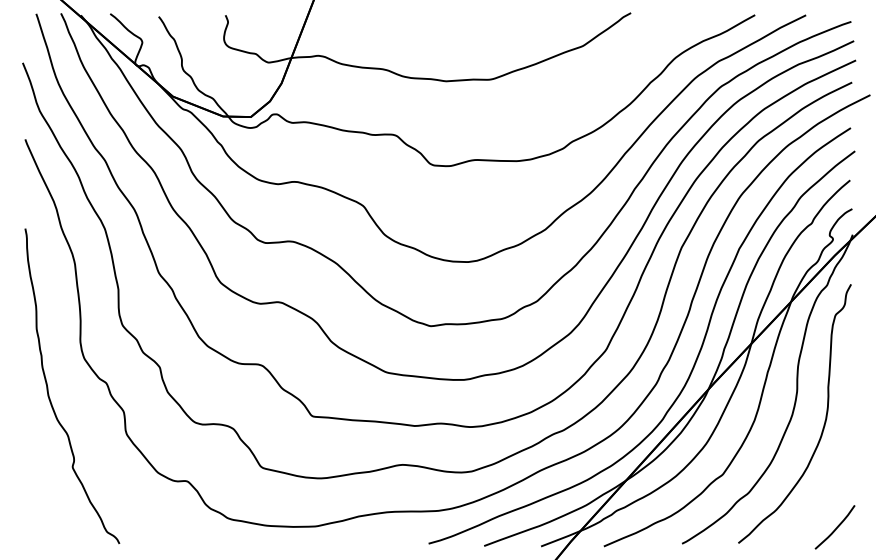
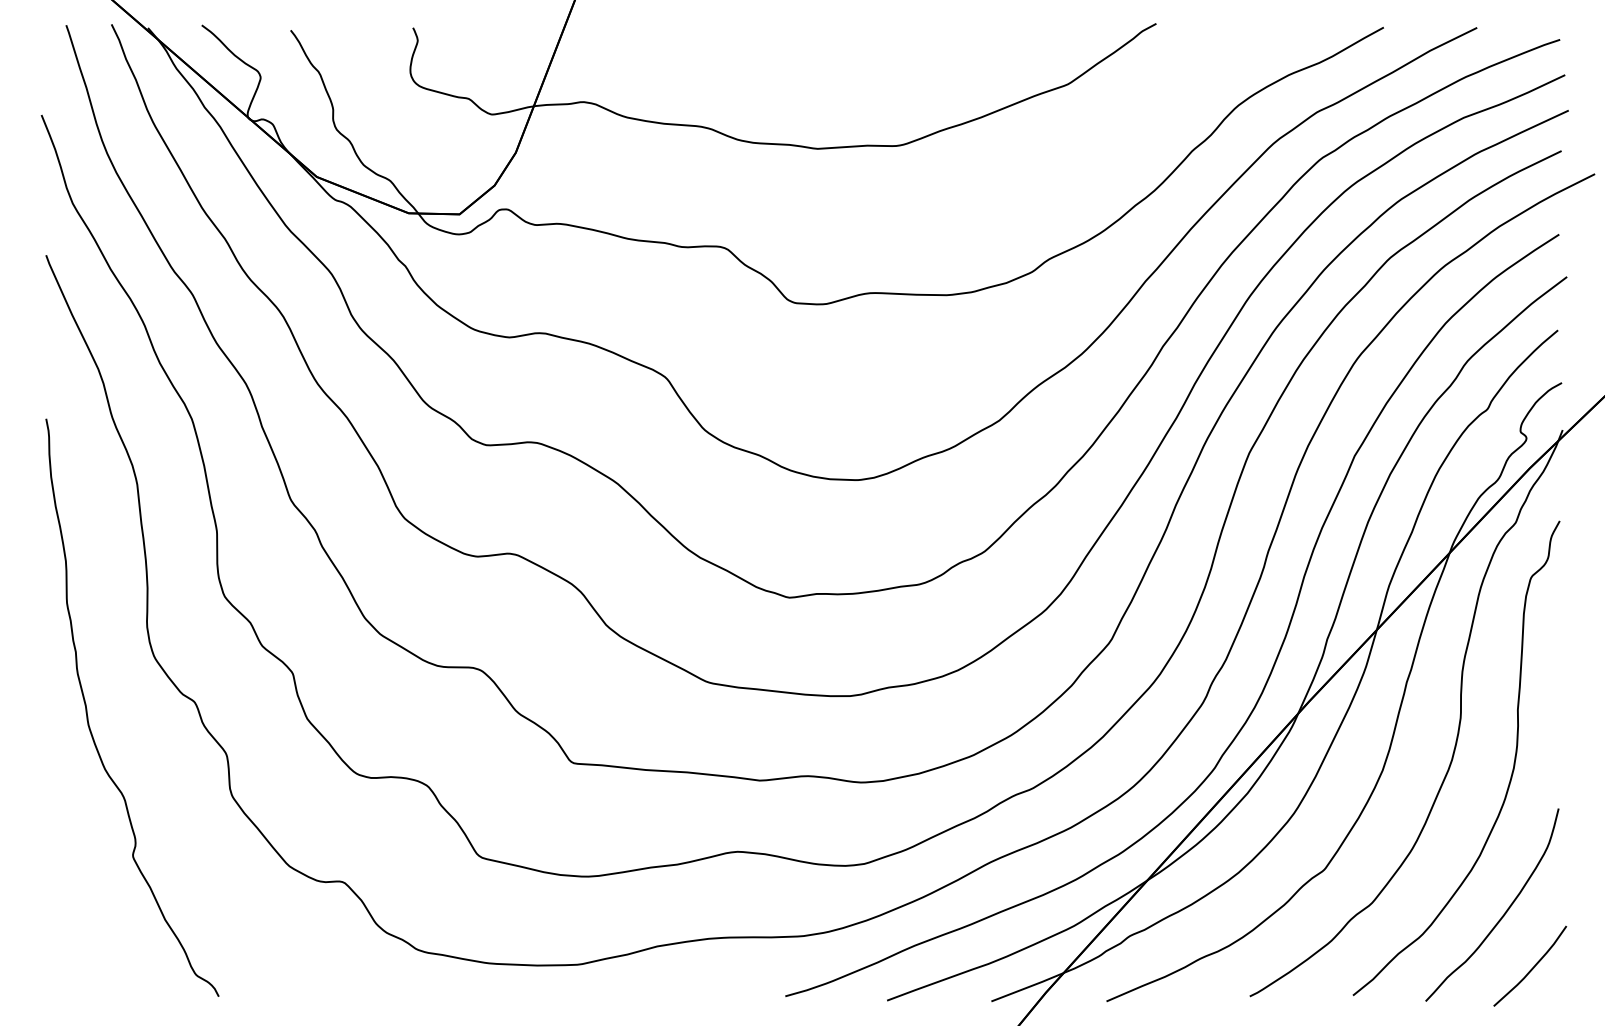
curve: (821, 496) -> (1505, 909), added

